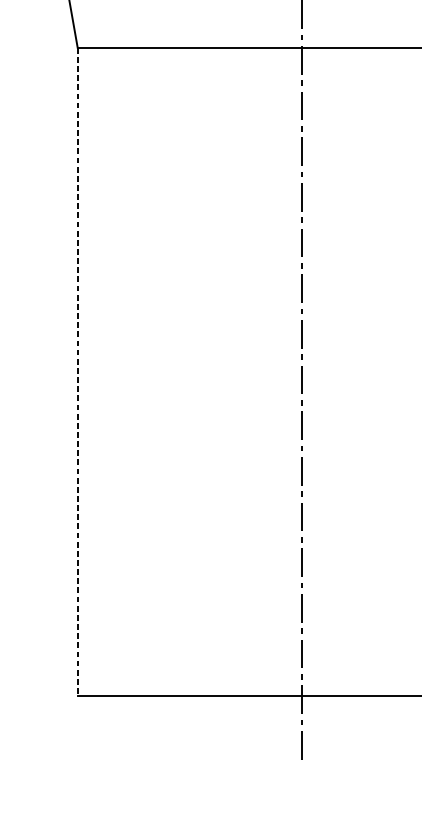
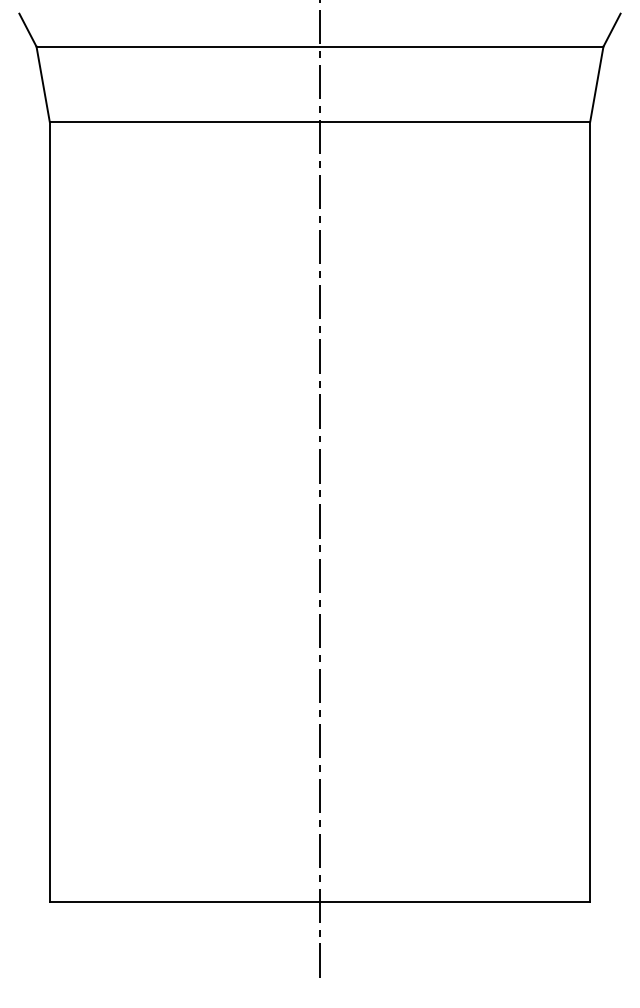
line: (77, 371) -> (49, 511), dashed -> solid

